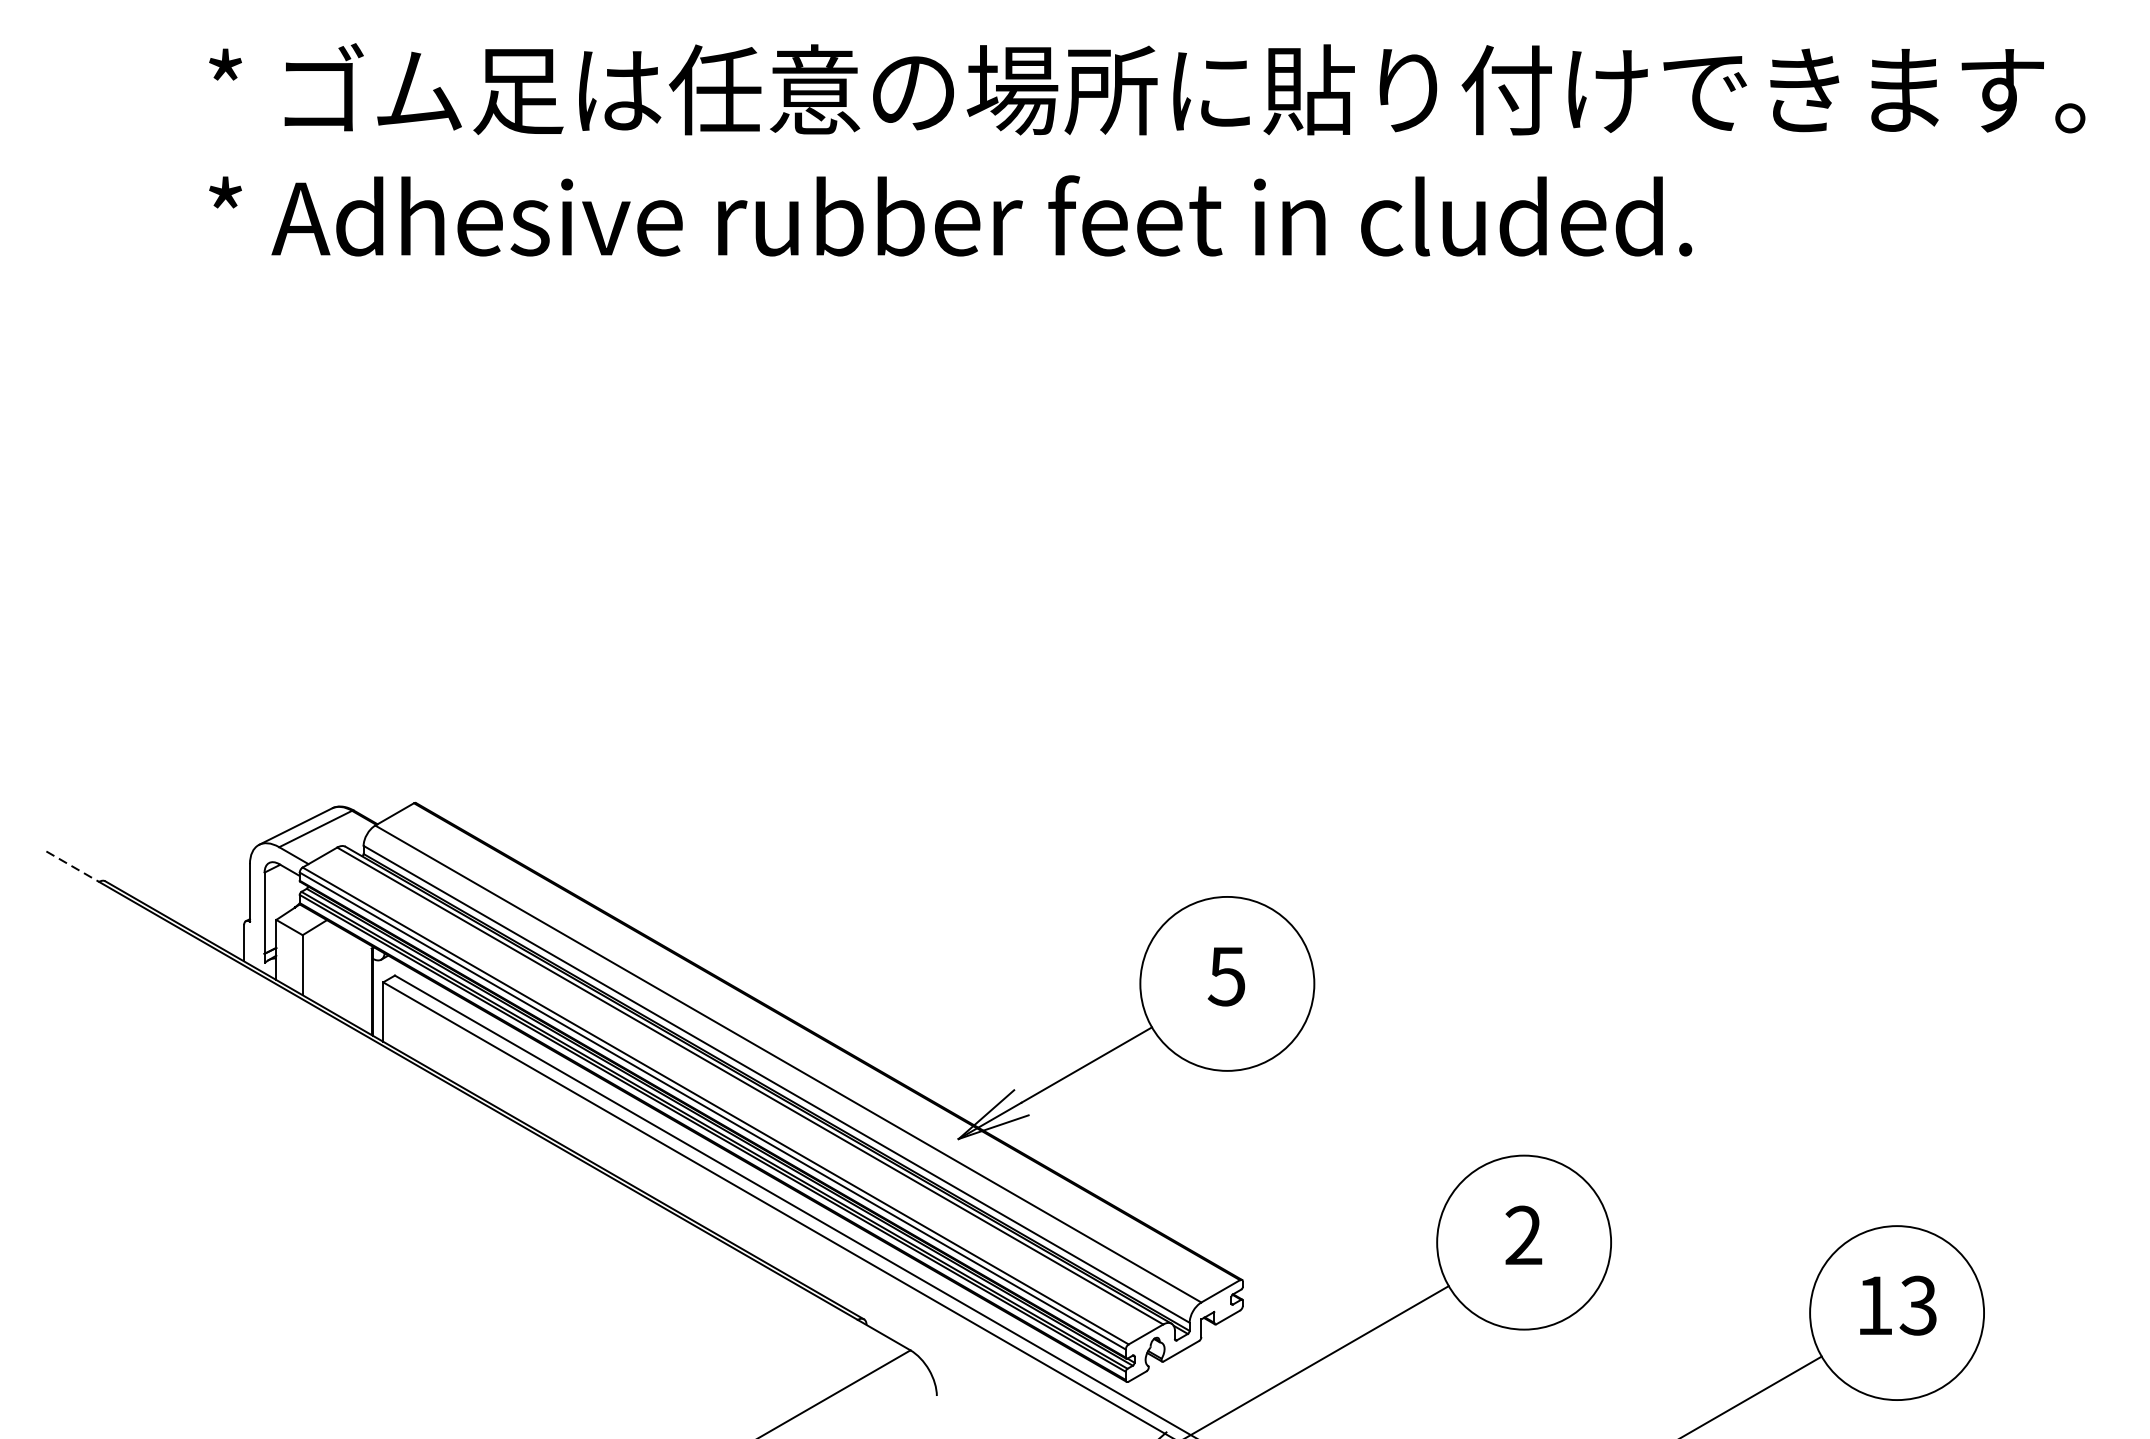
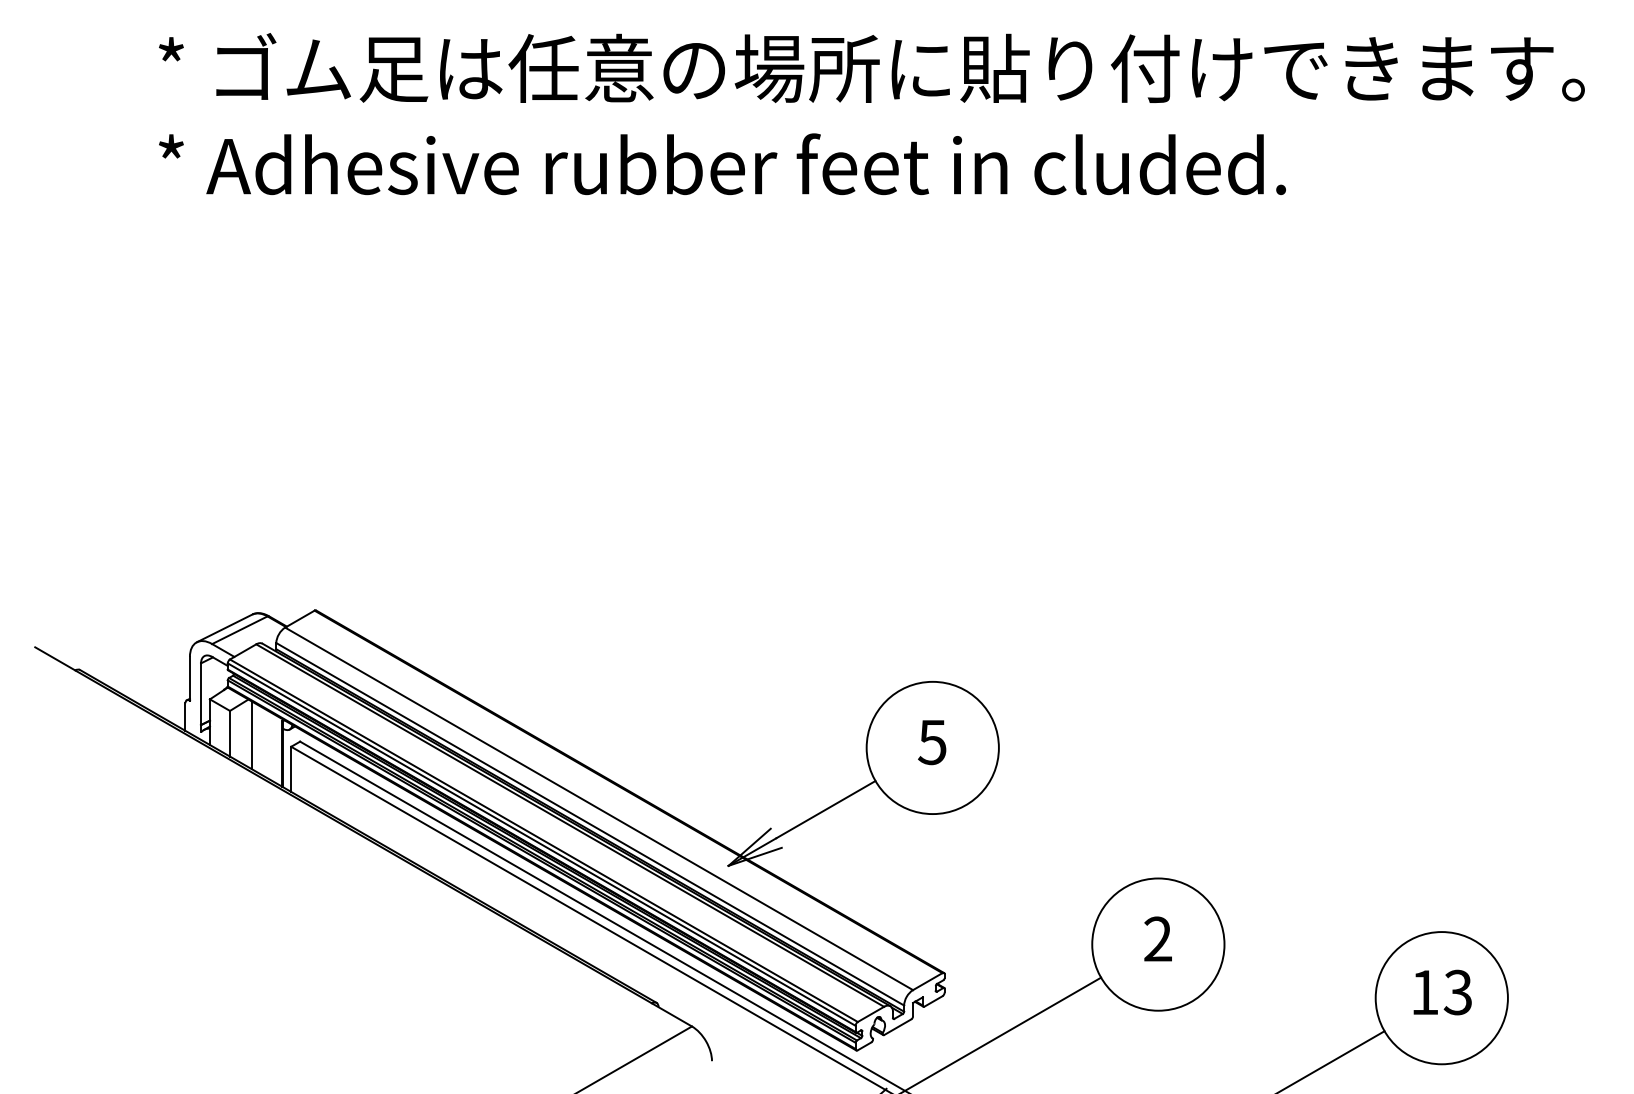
line: (73, 867) -> (55, 659), dashed -> solid
line: (332, 967) -> (252, 735), added

